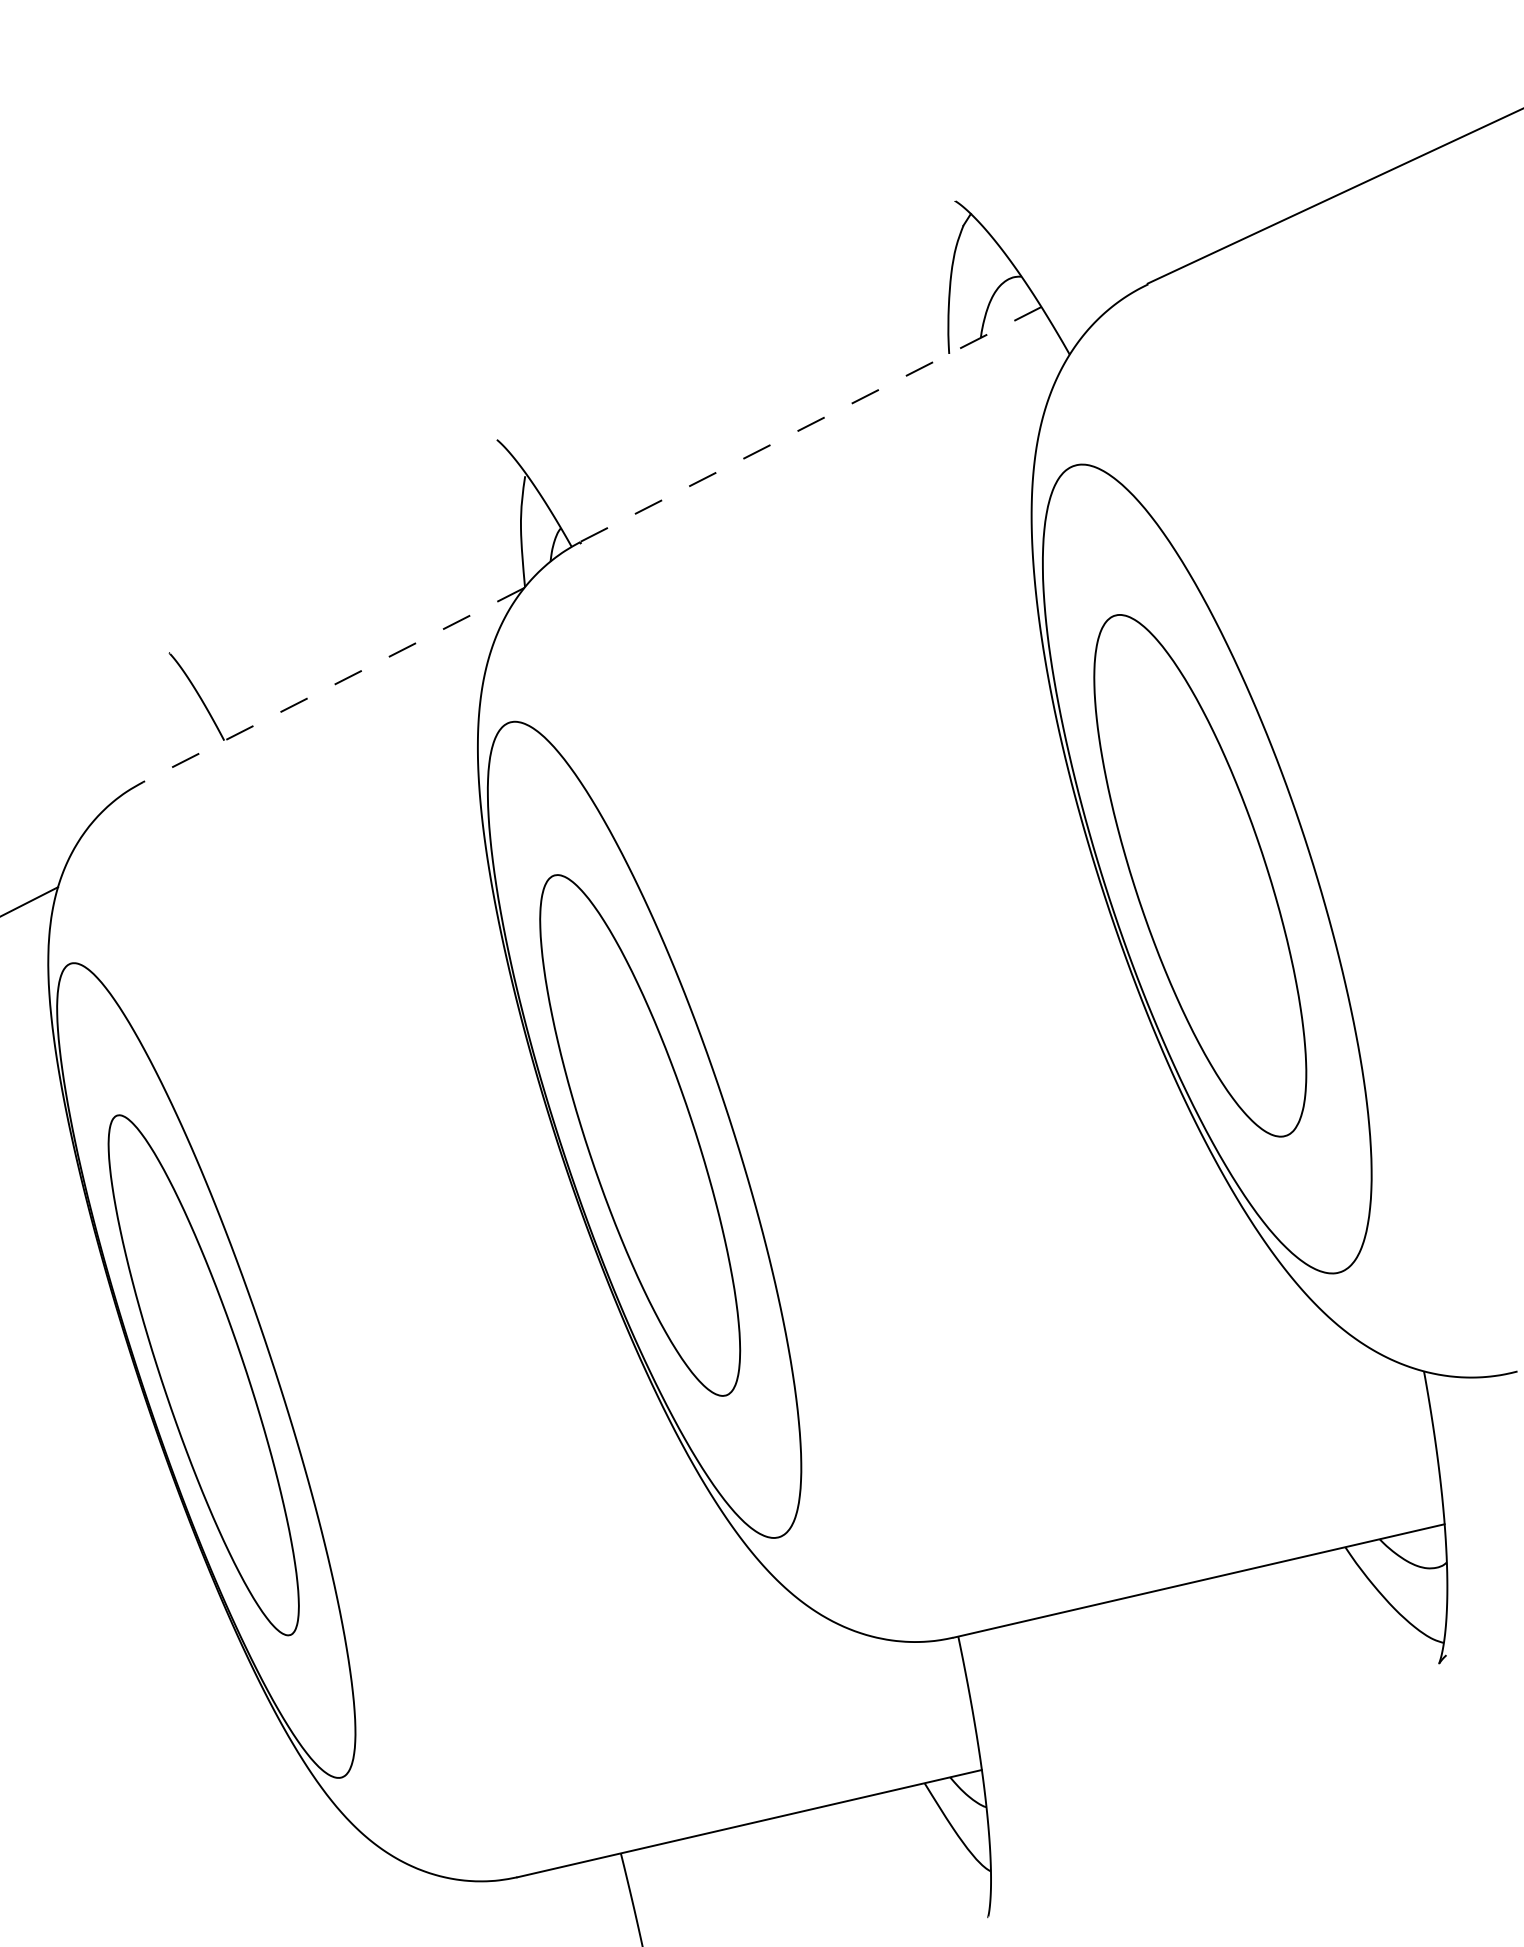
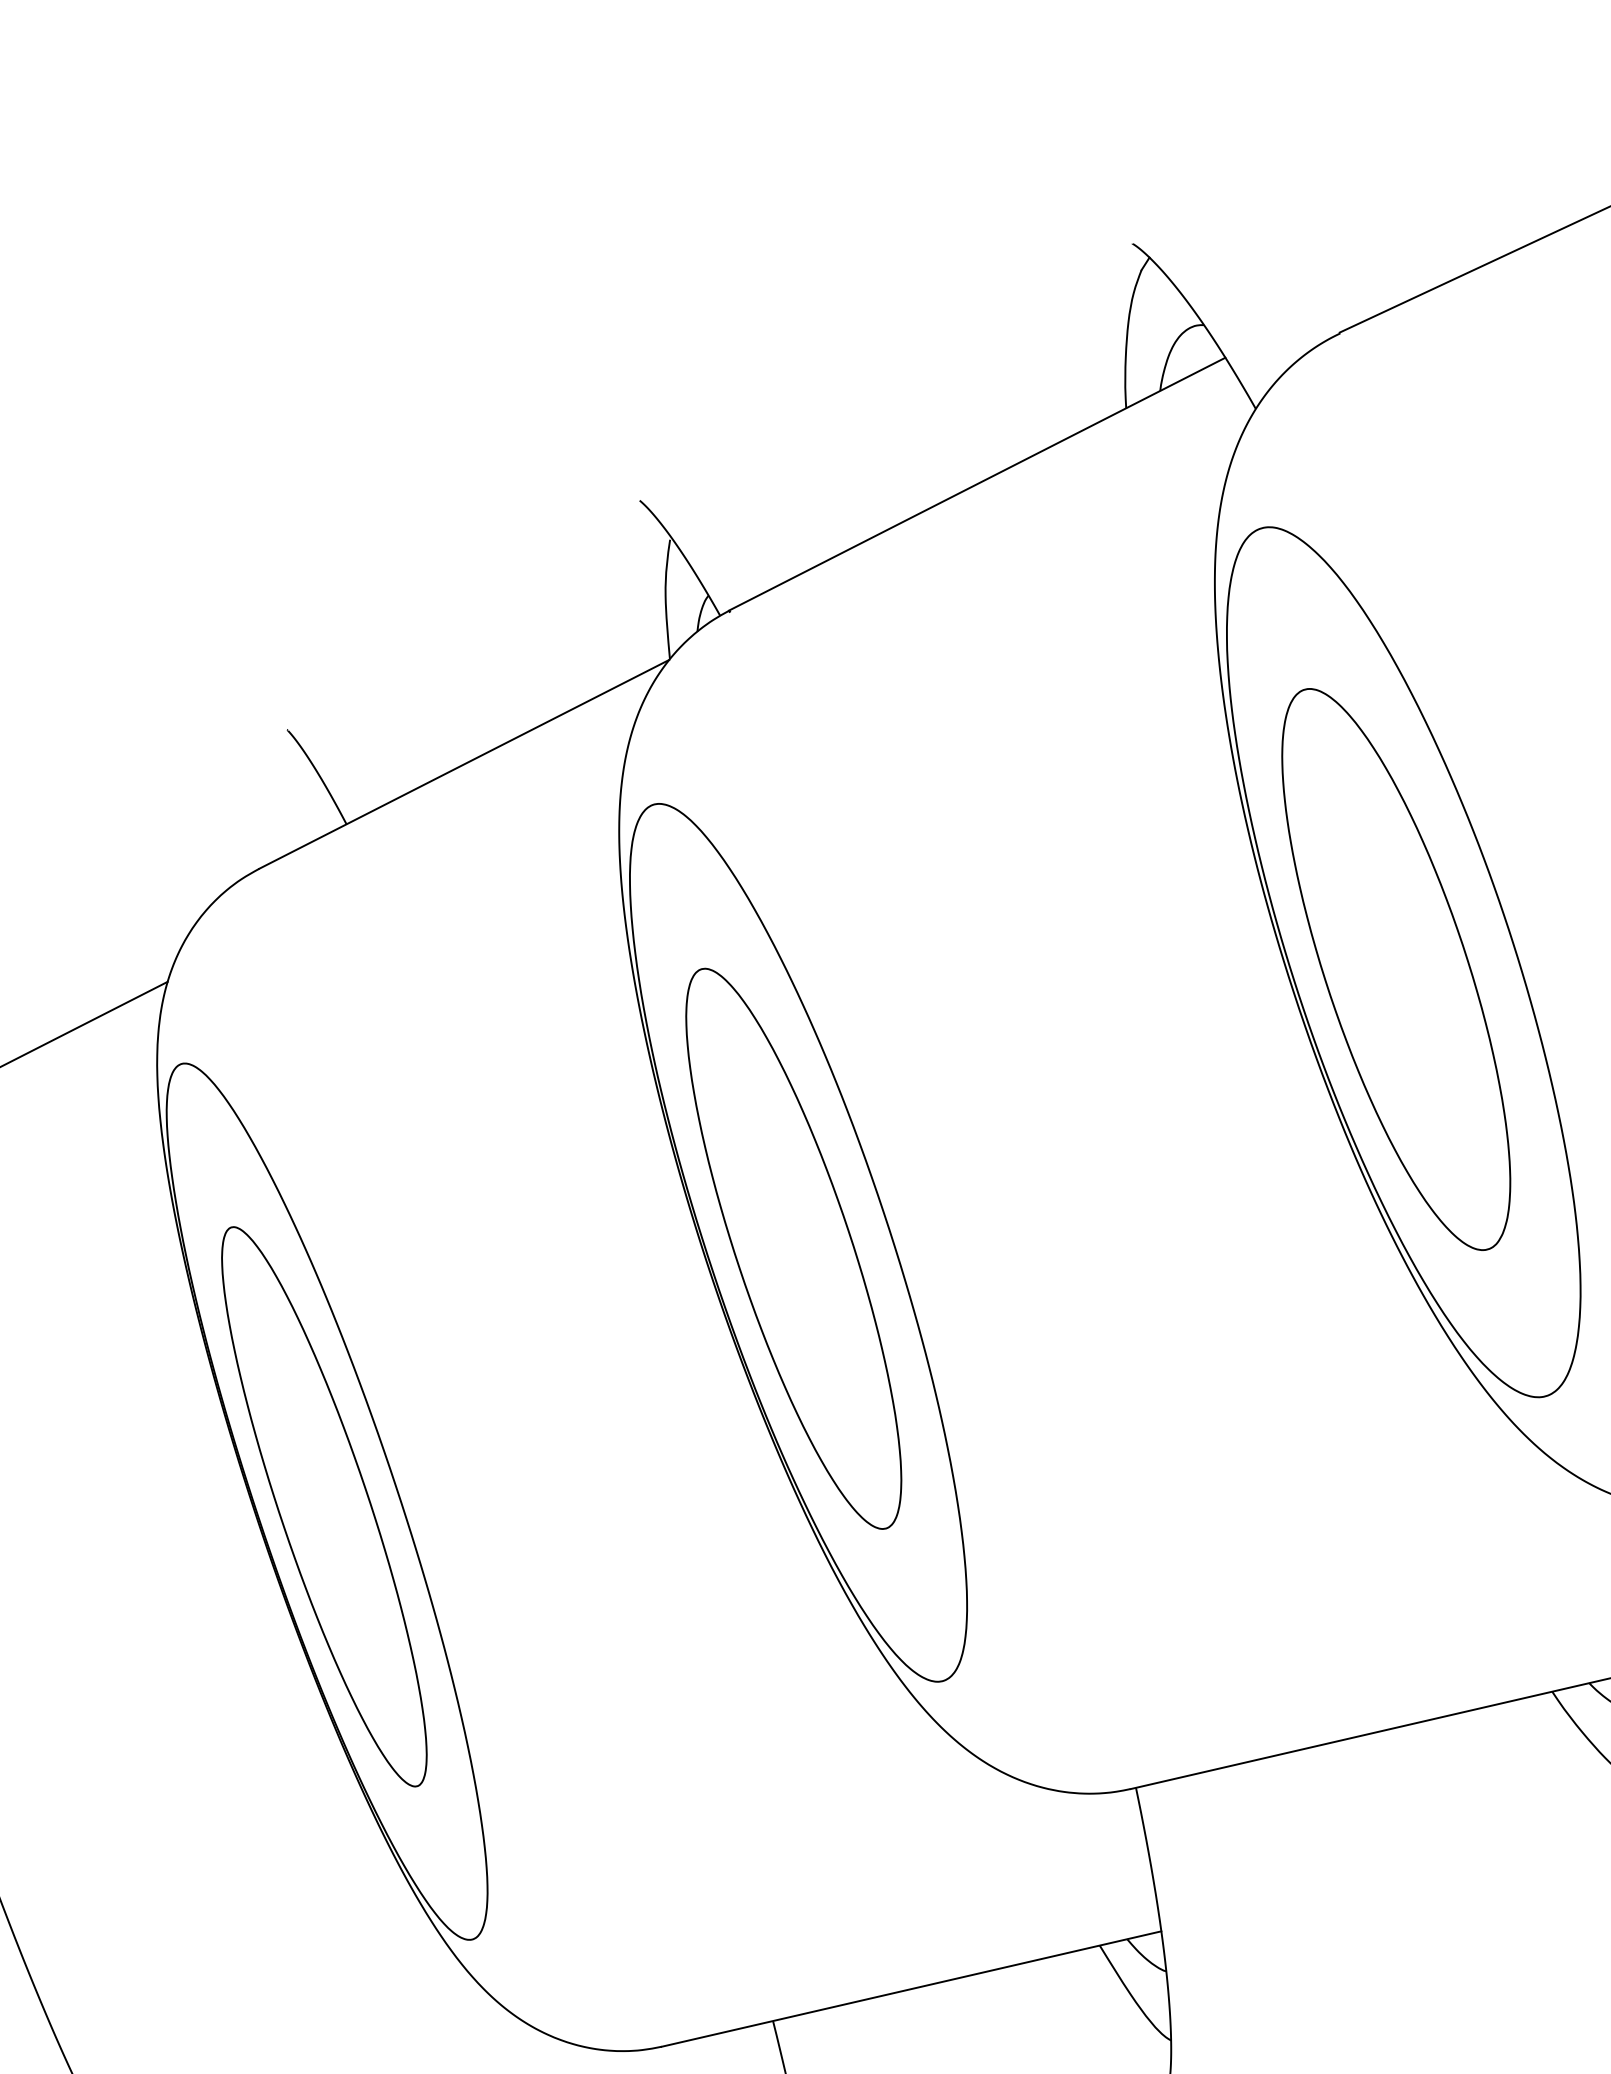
line: (810, 424) -> (977, 484), dashed -> solid
line: (333, 685) -> (463, 764), dashed -> solid

